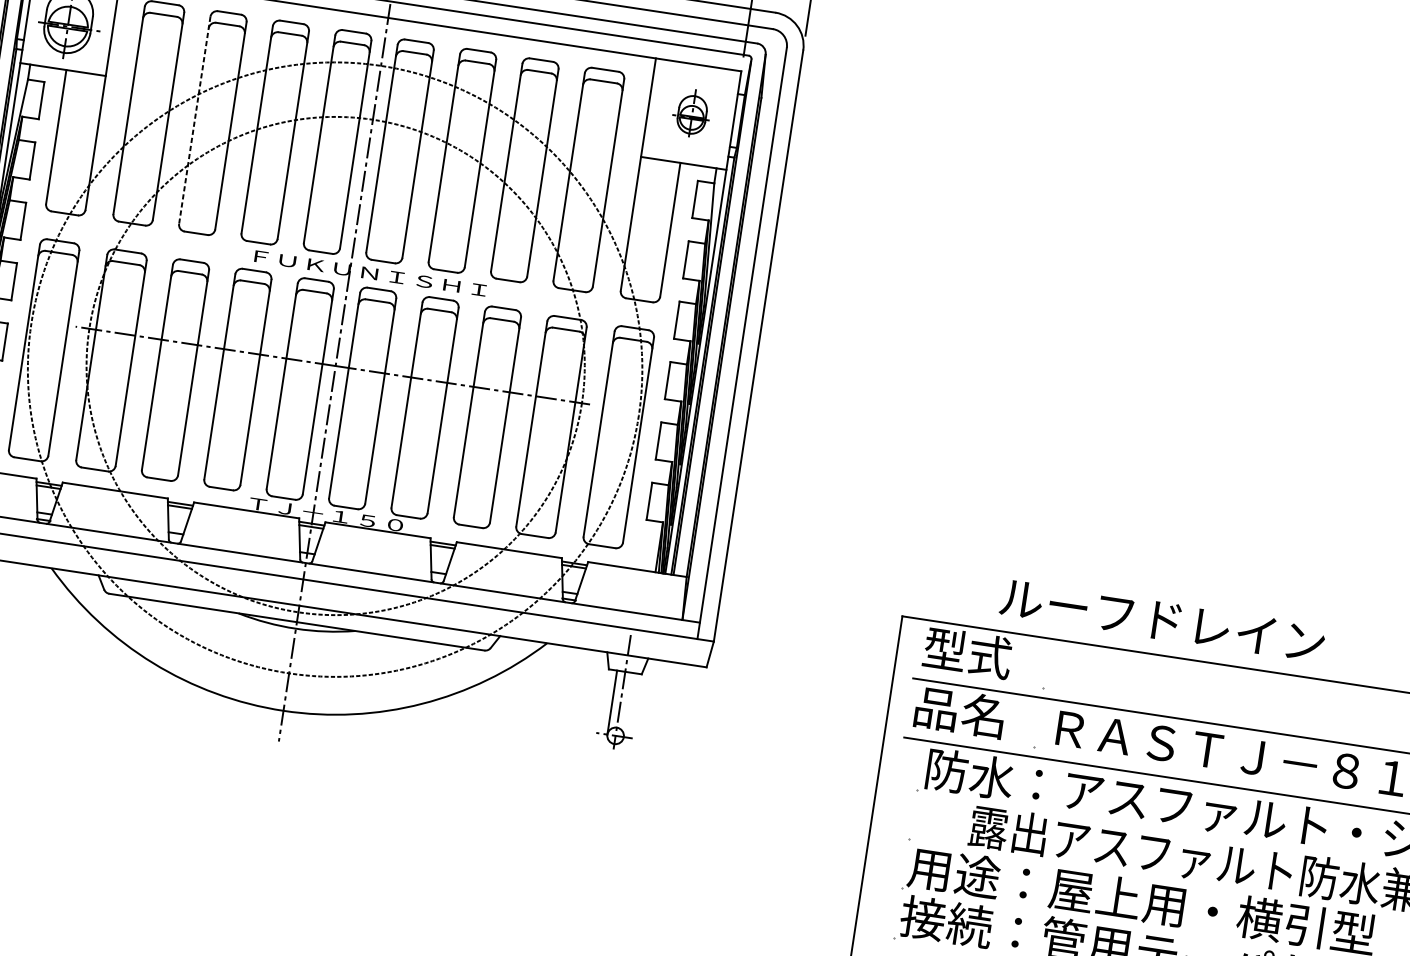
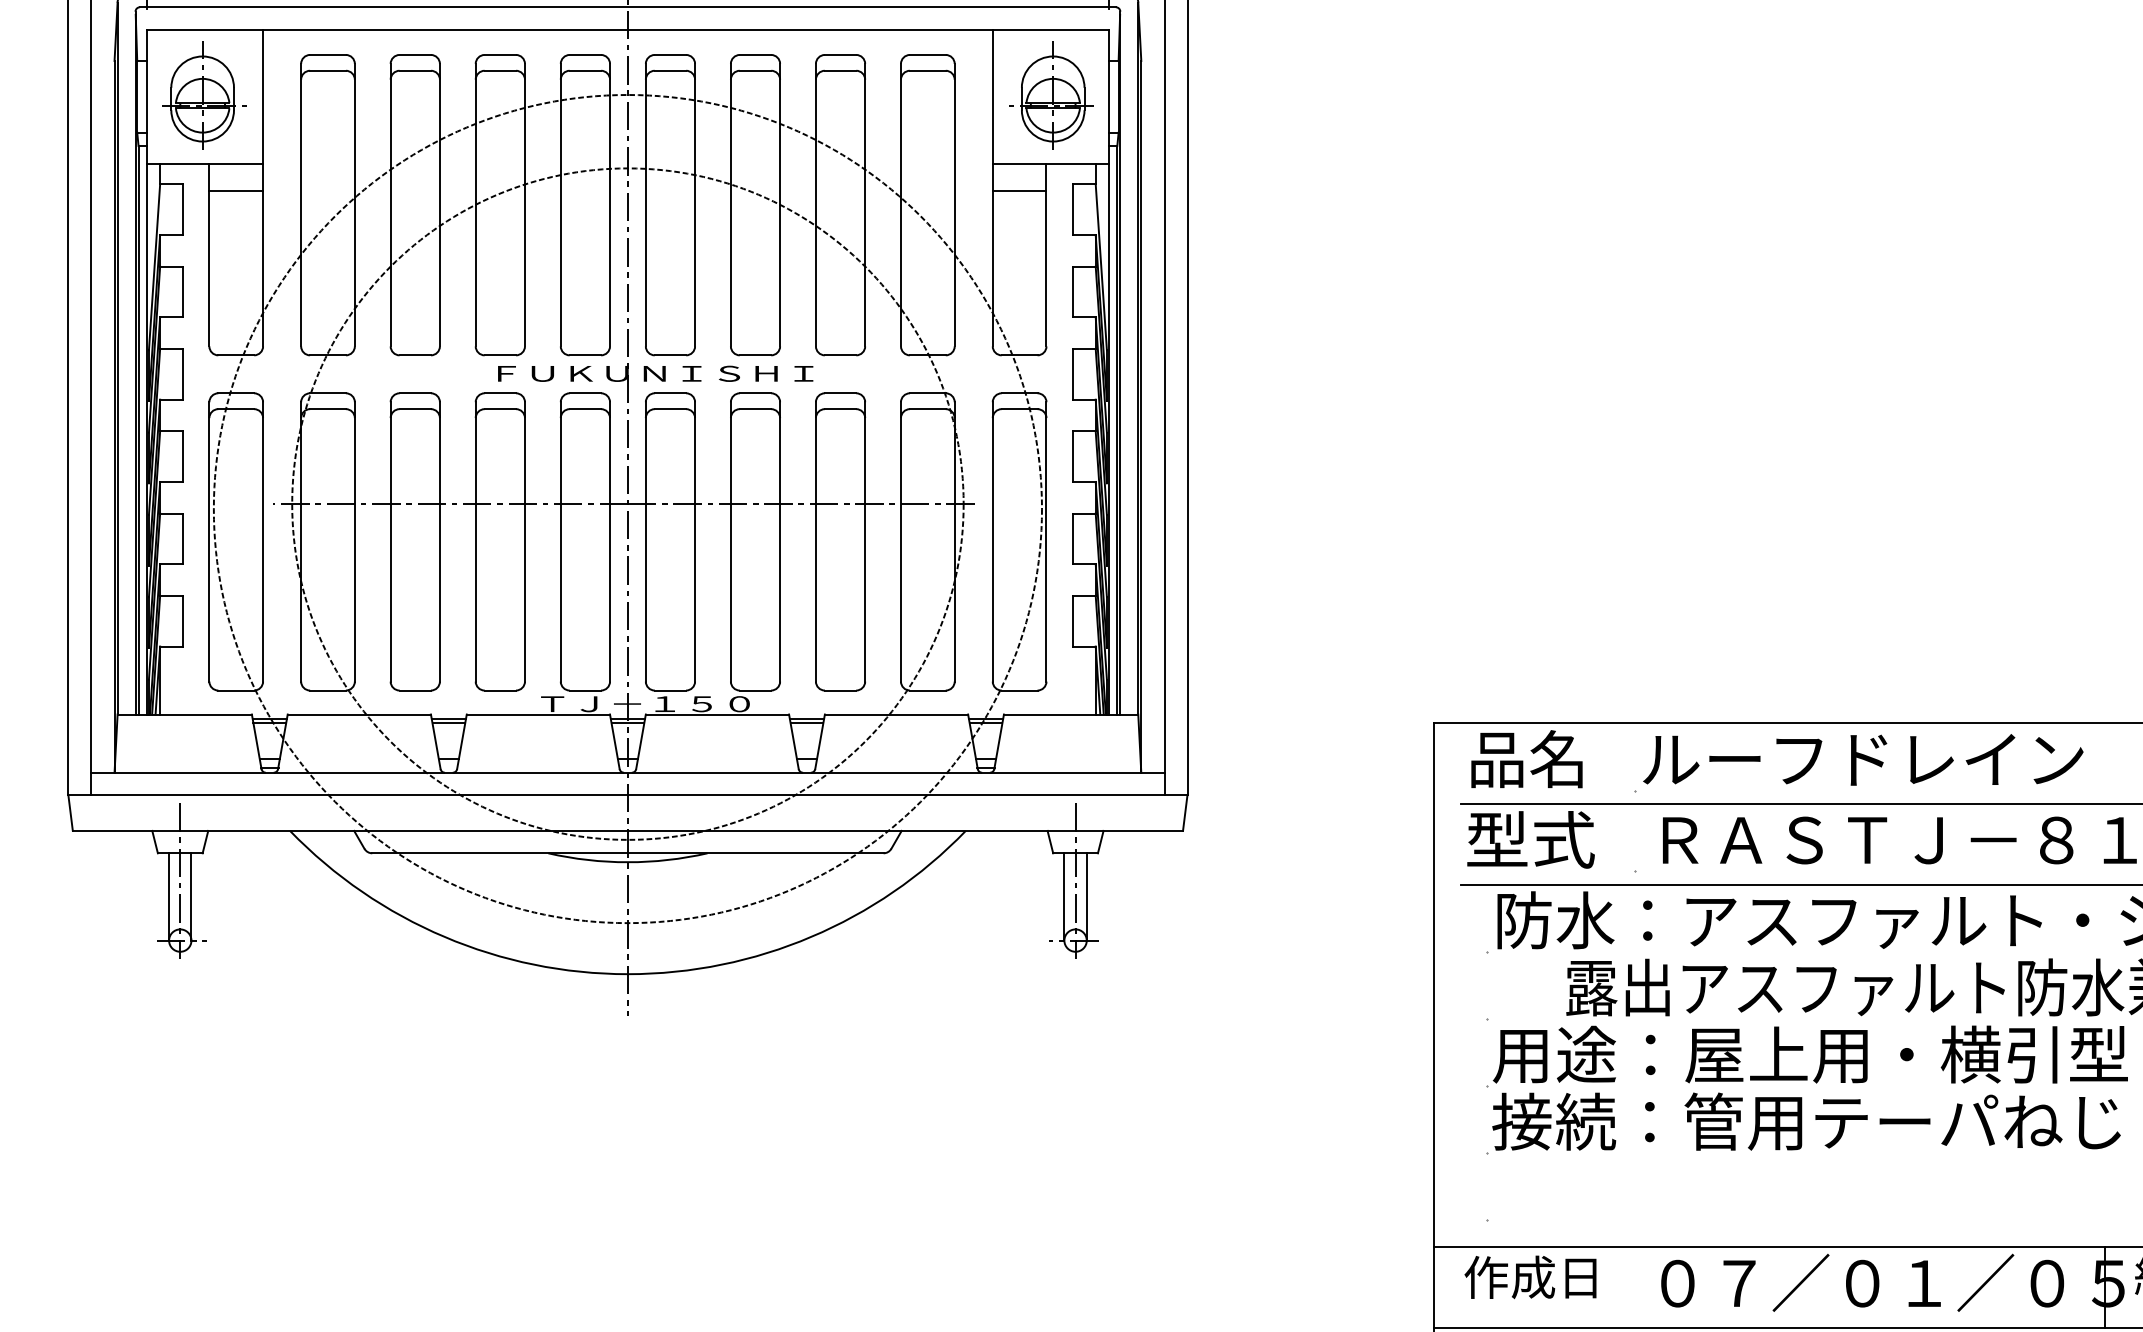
line: (83, 92) -> (236, 190), added
part: (691, 113) -> (1051, 95), size x1.67
line: (194, 120) -> (390, 205), dashed -> solid
line: (657, 179) -> (1019, 190), added
text: (1162, 620) -> (1863, 759), moved
text: (967, 653) -> (1528, 759), 型式 -> 品名
line: (628, 704) -> (1086, 896), added
text: (960, 712) -> (1530, 839), 品名 -> 型式

